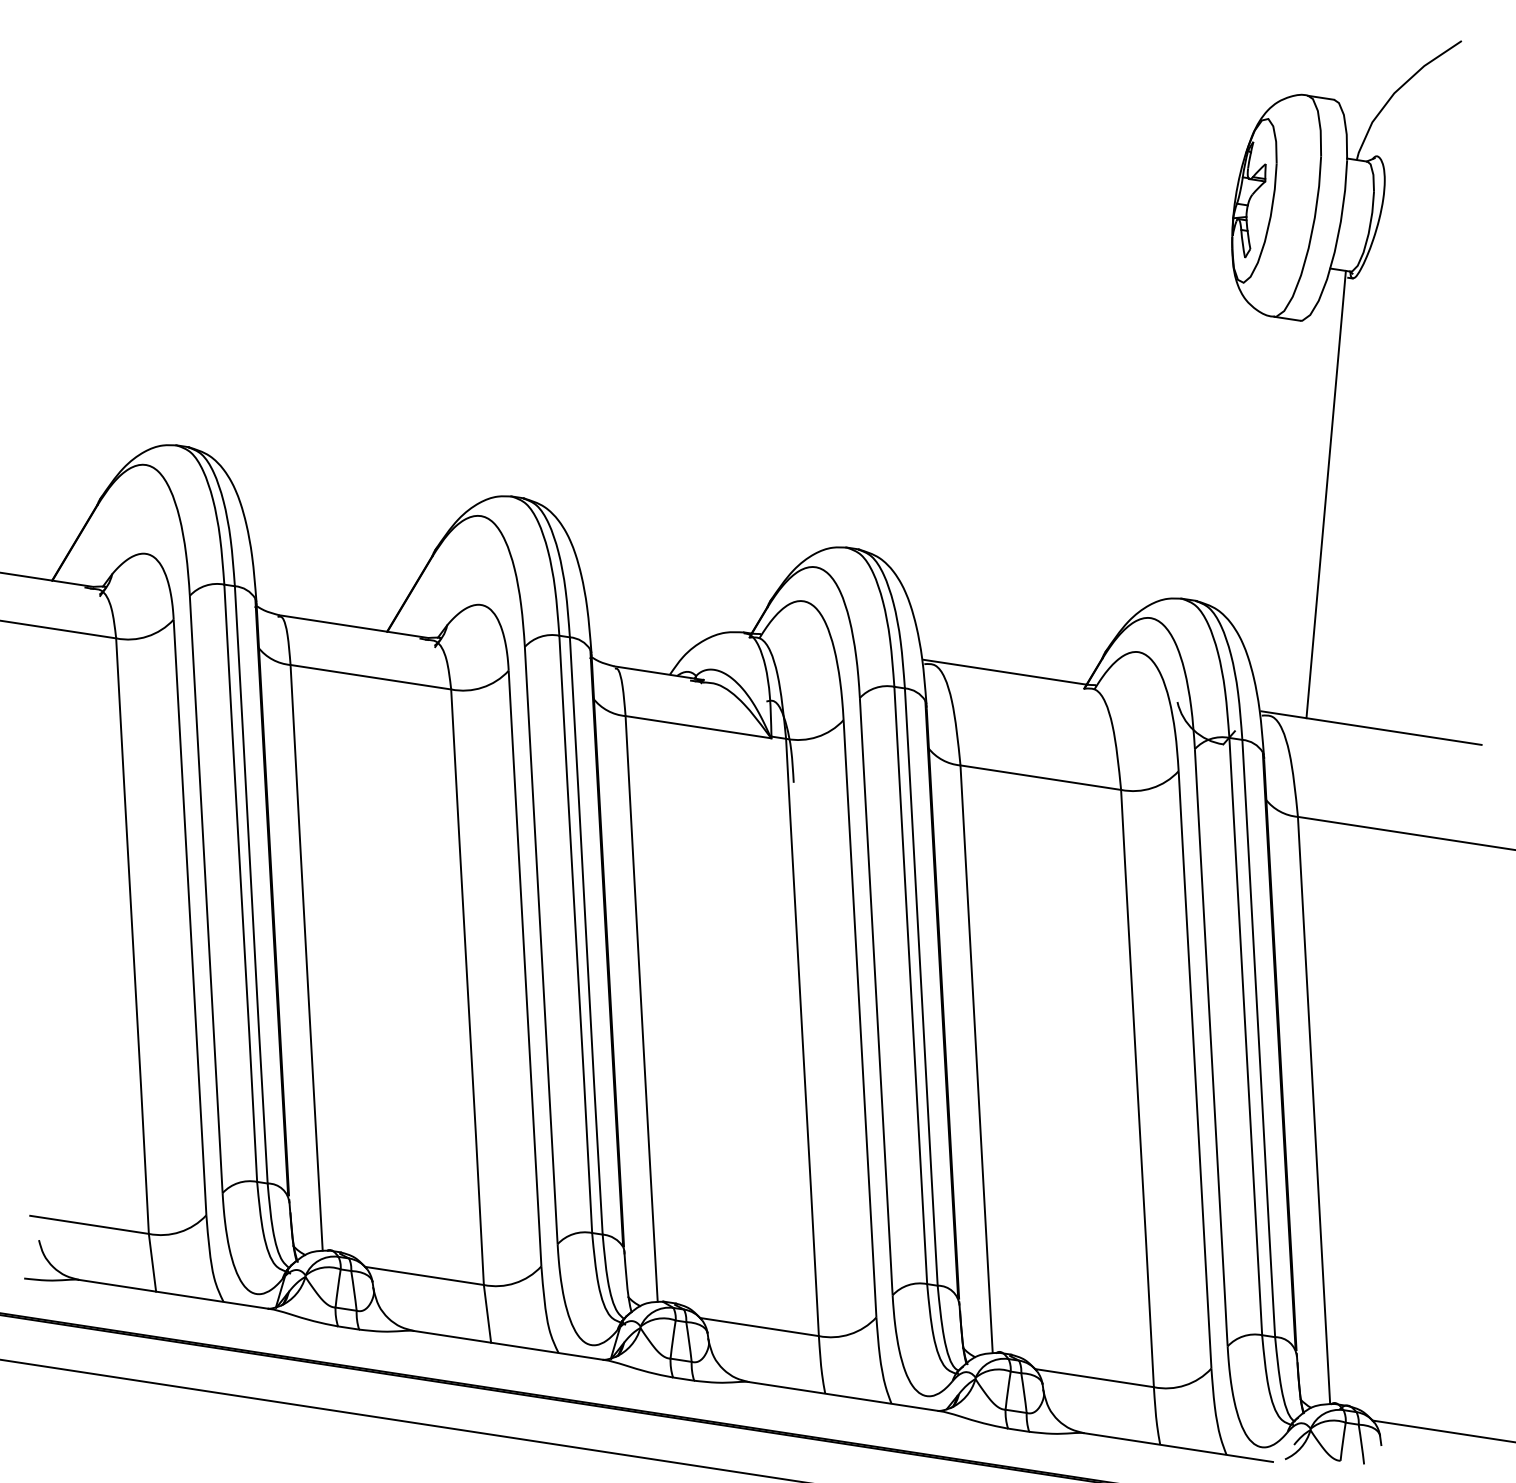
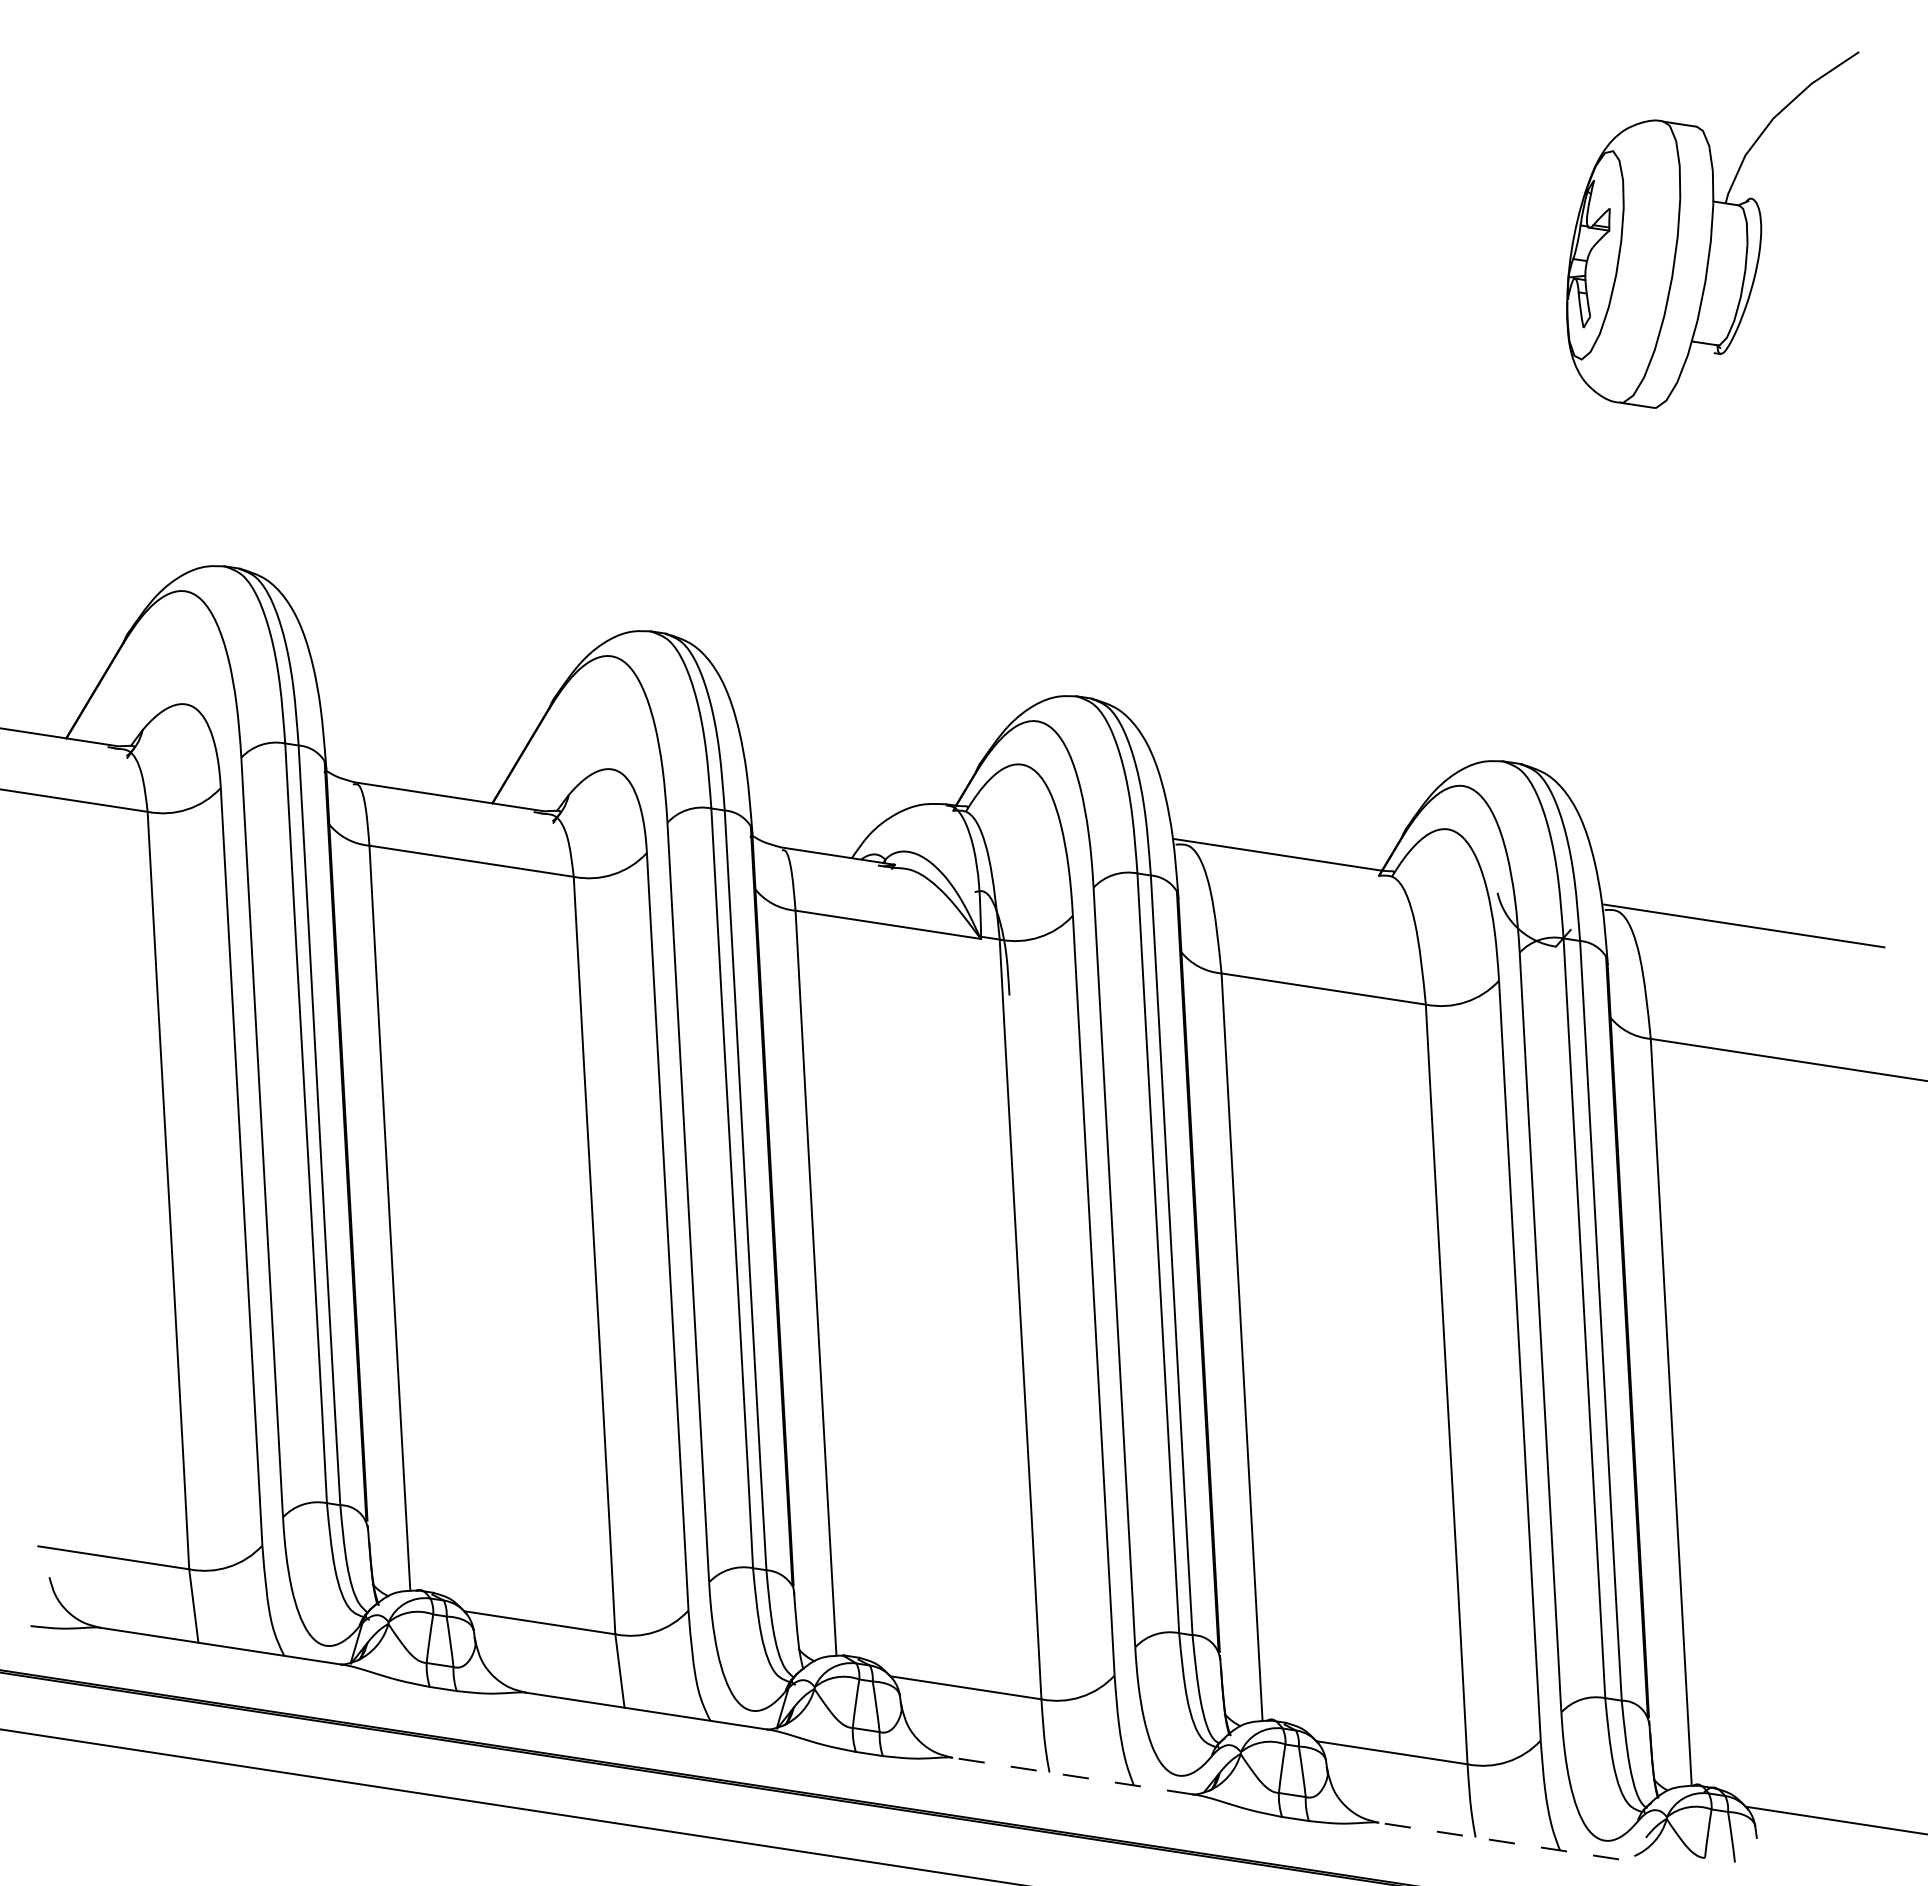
line: (1326, 494) -> (1686, 628), removed
line: (843, 1396) -> (1072, 1776), solid -> dashed
line: (1178, 1447) -> (1498, 1841), solid -> dashed

